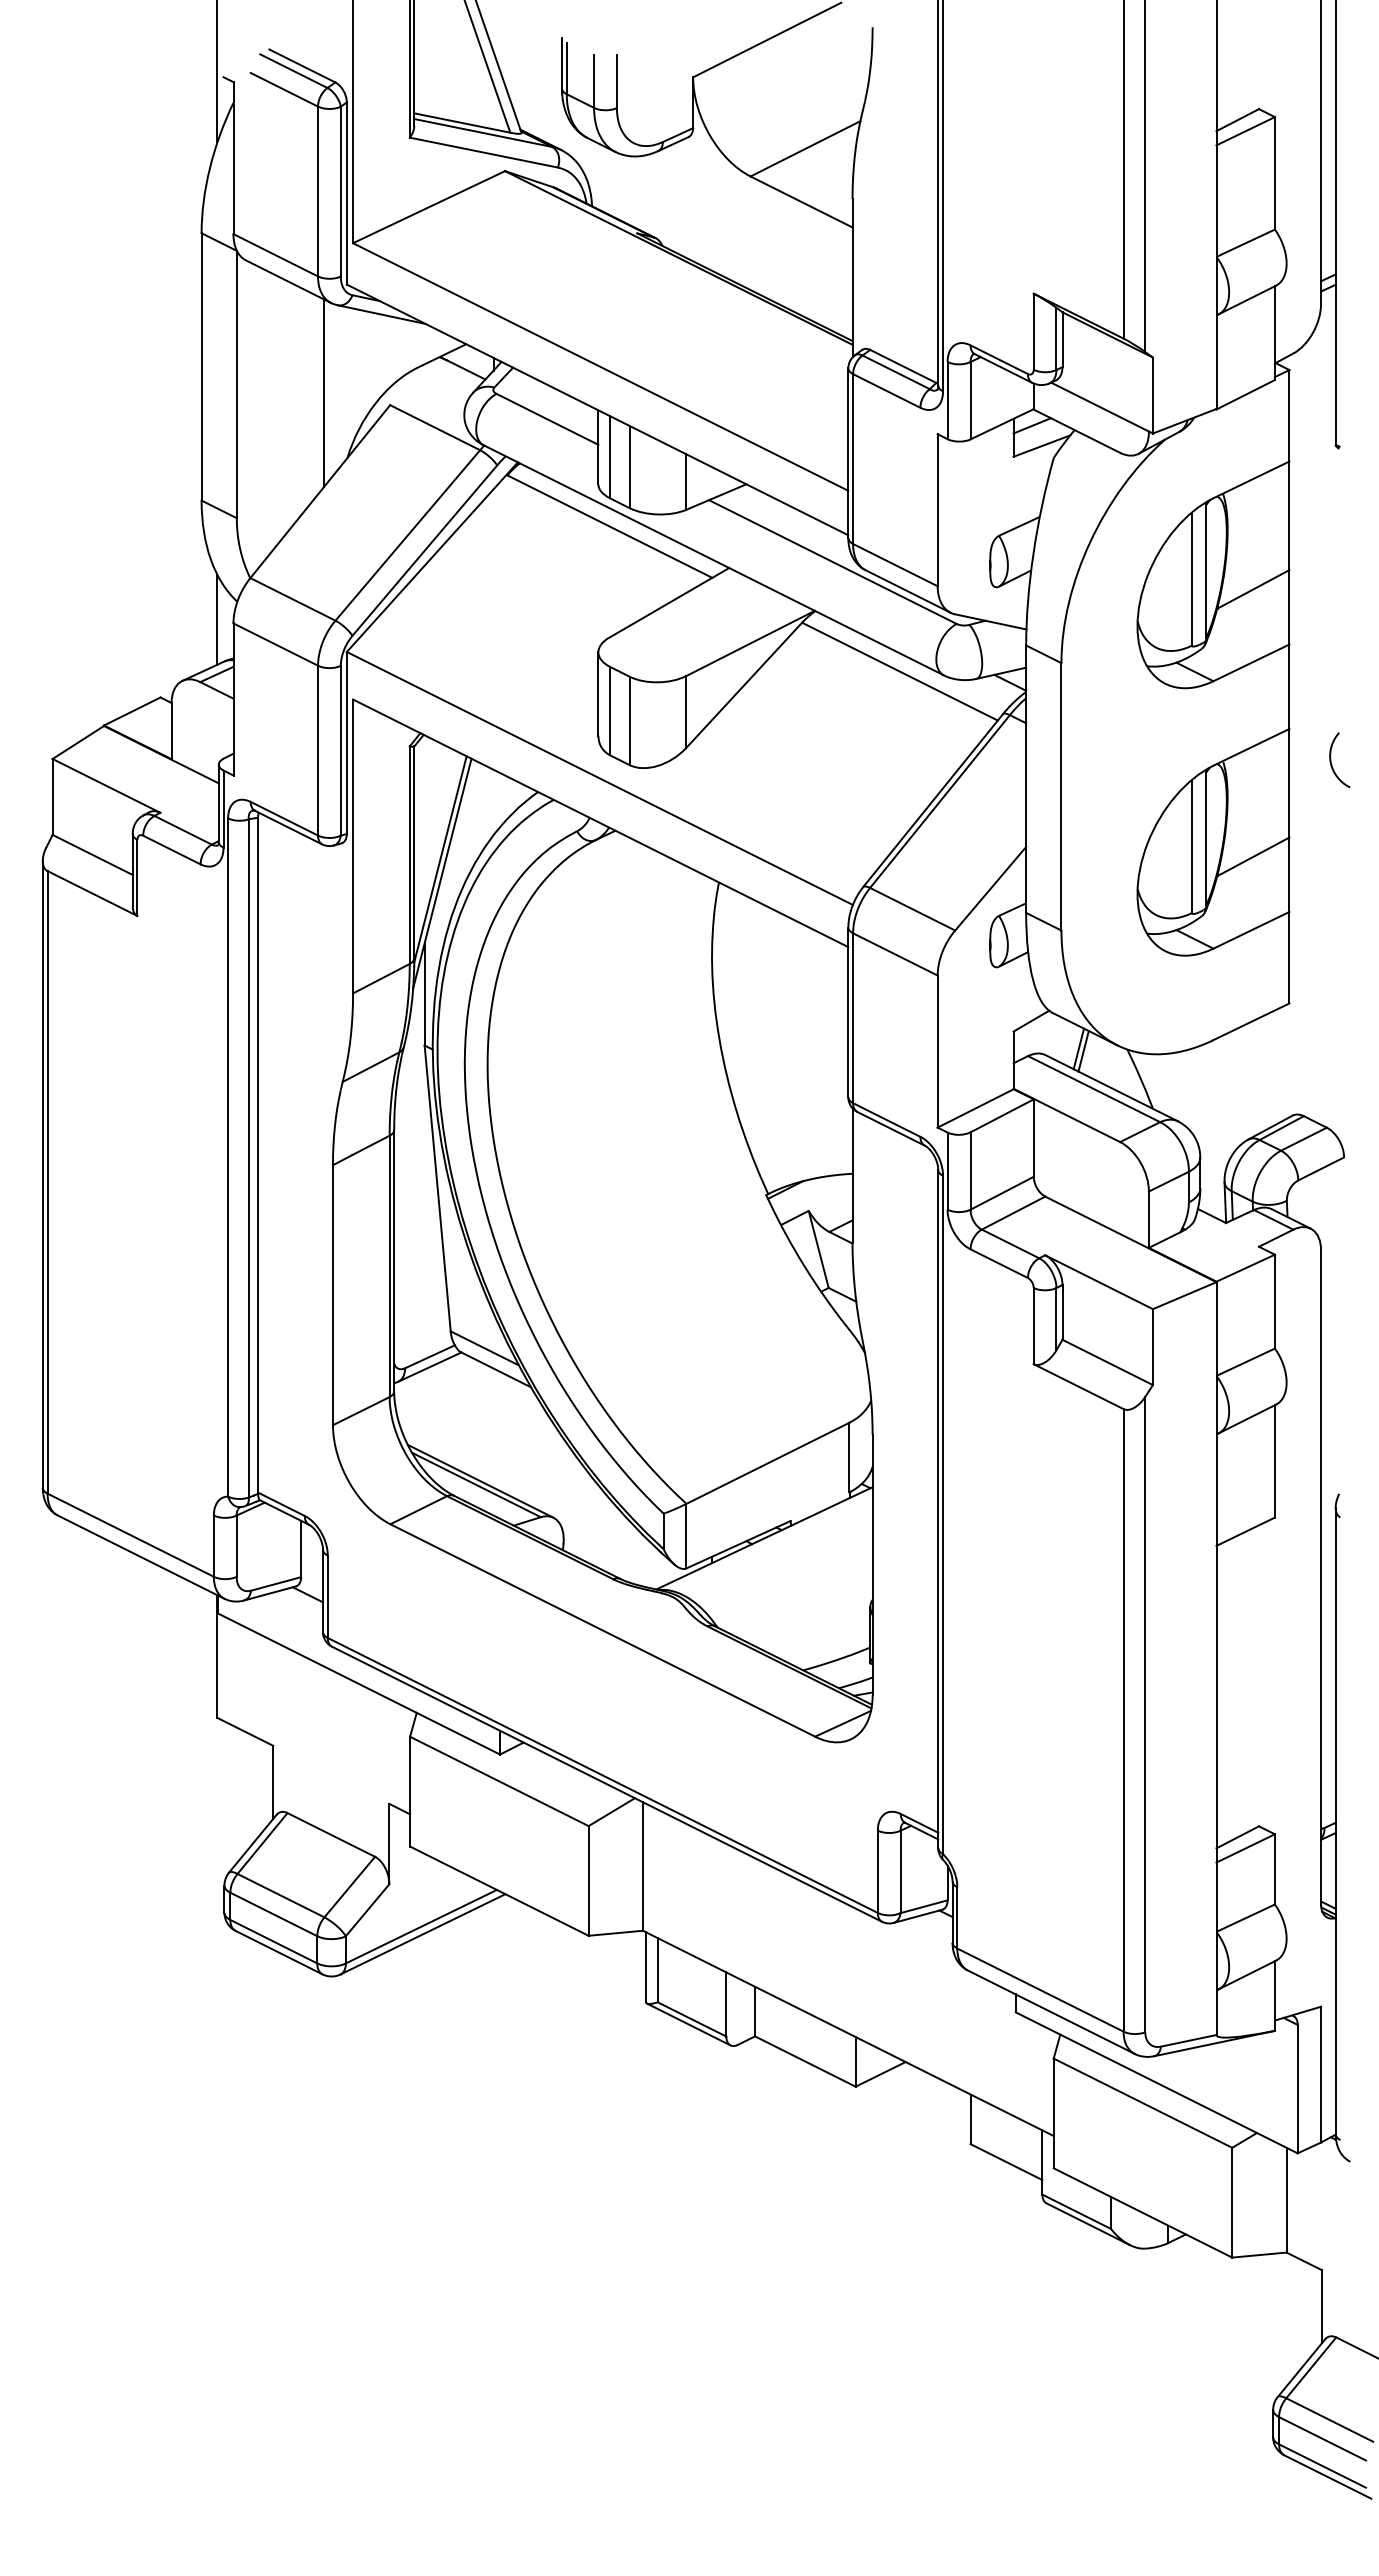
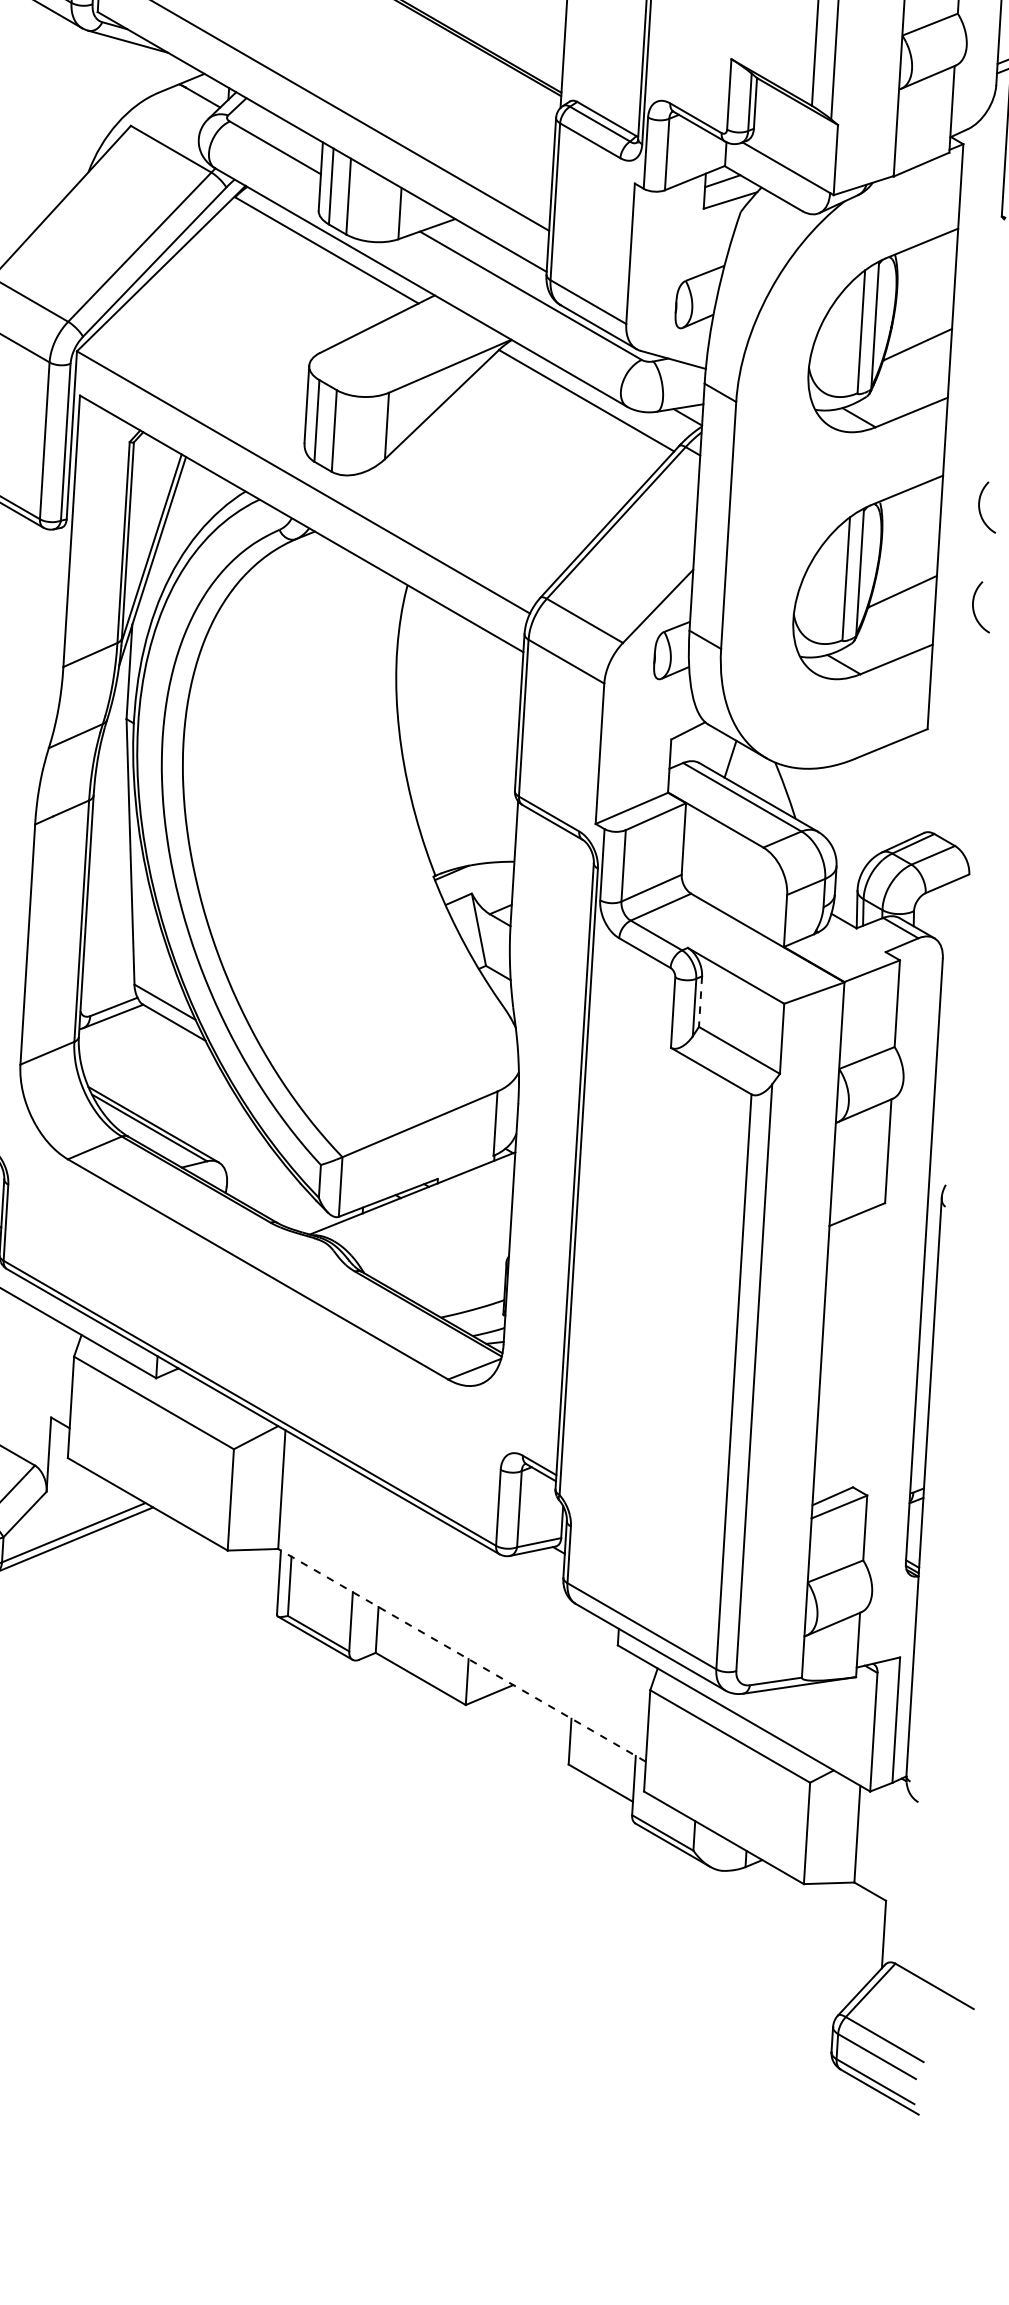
line: (324, 393) -> (70, 111), removed
curve: (1331, 868) -> (974, 606), added
line: (1083, 1051) -> (734, 761), removed
line: (1062, 1312) -> (700, 1001), solid -> dashed
line: (848, 2033) -> (462, 1655), solid -> dashed

